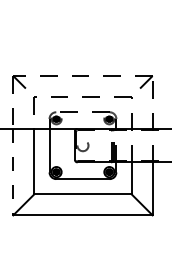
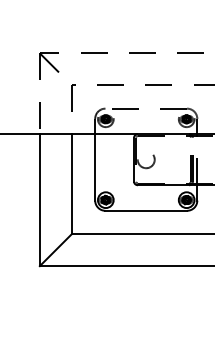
line: (13, 172) -> (40, 200), dashed -> solid

